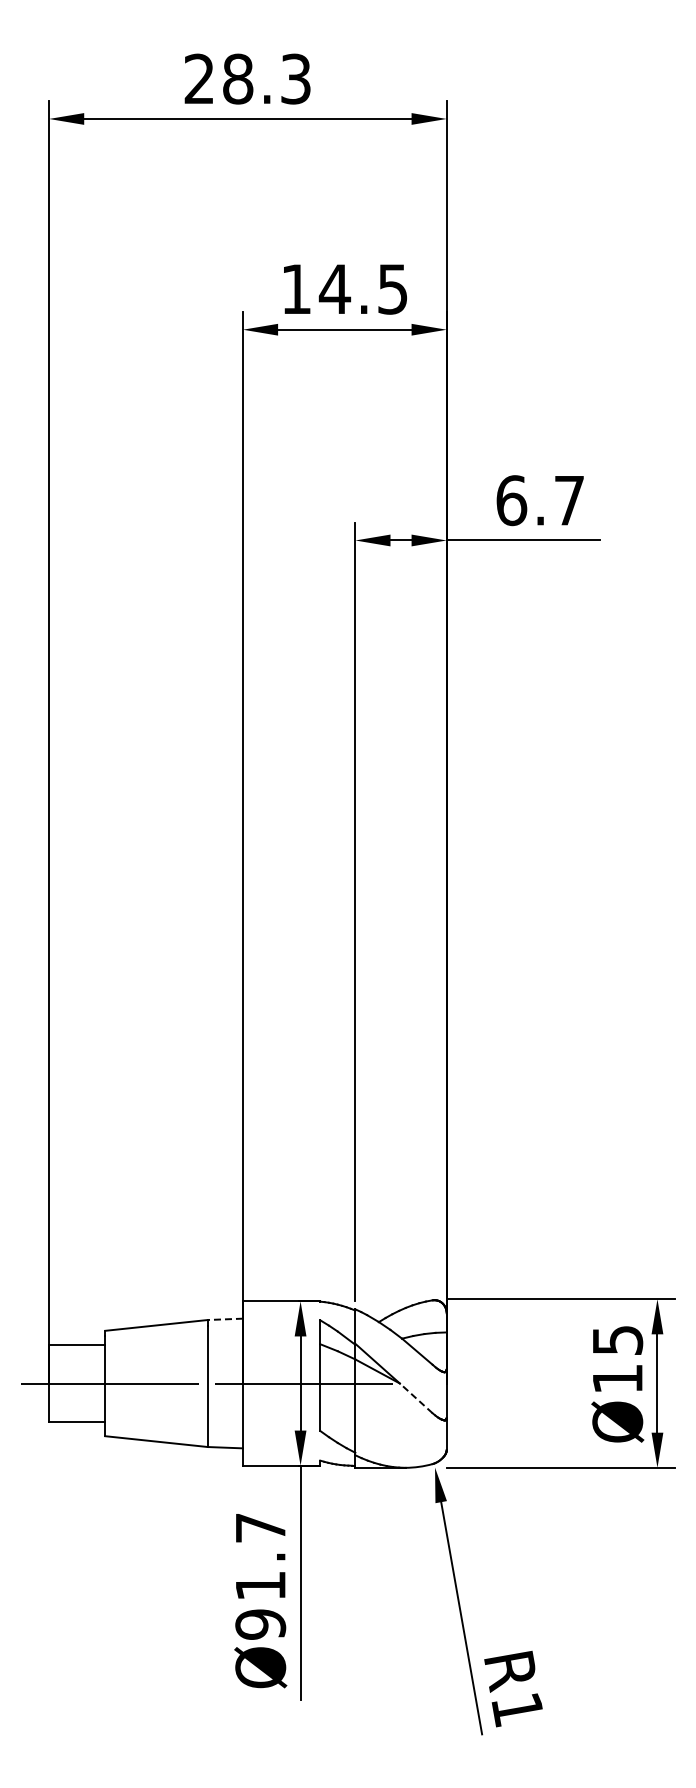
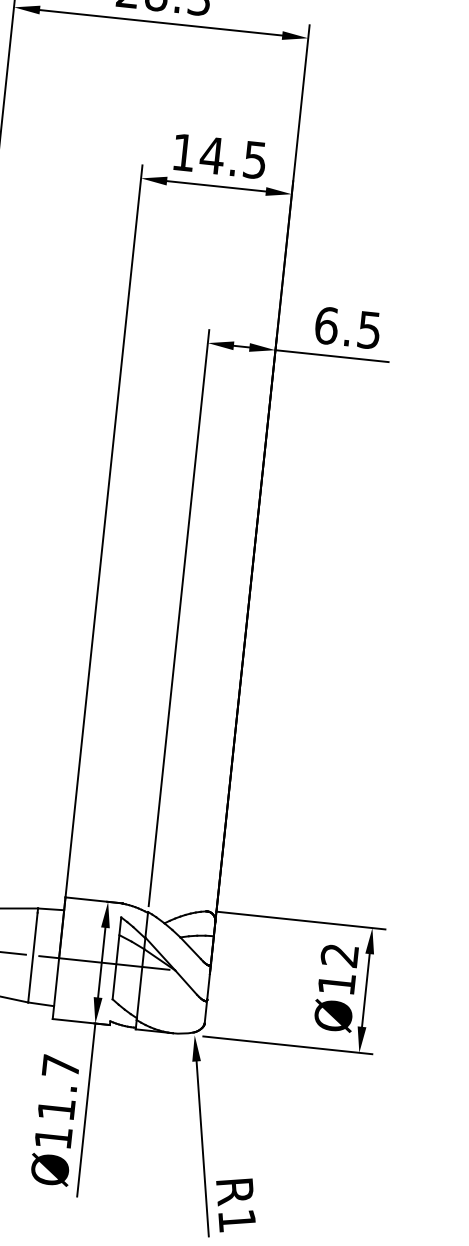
text: (569, 501) -> (369, 330), 6.7 -> 6.5
line: (225, 1319) -> (51, 909), dashed -> solid
text: (617, 1340) -> (339, 955), Ø15 -> Ø12
line: (415, 1398) -> (185, 982), dashed -> solid
text: (260, 1624) -> (53, 1137), Ø91.7 -> Ø11.7

